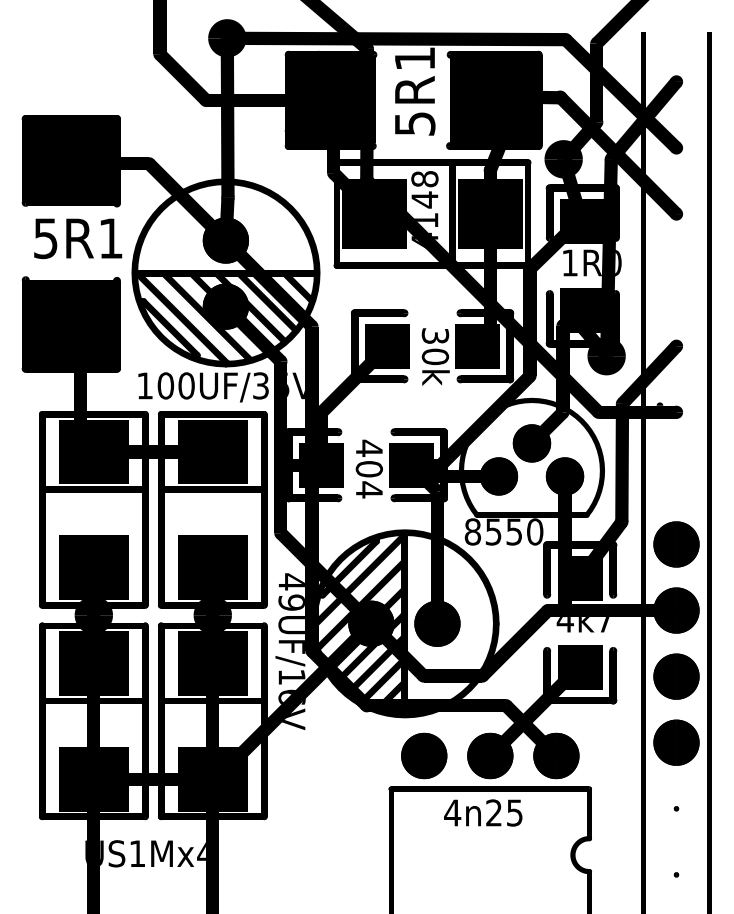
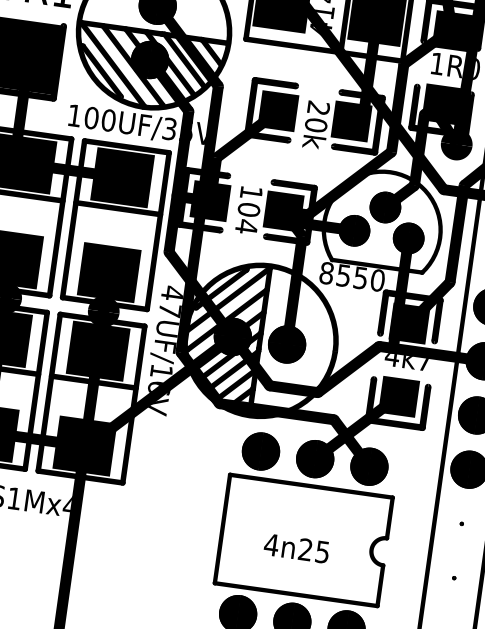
text: (434, 335) -> (317, 107), 30k -> 20k
text: (369, 447) -> (251, 192), 404 -> 104
text: (291, 602) -> (169, 310), 49UF/16V -> 47UF/16V
text: (483, 812) -> (296, 548), moved

